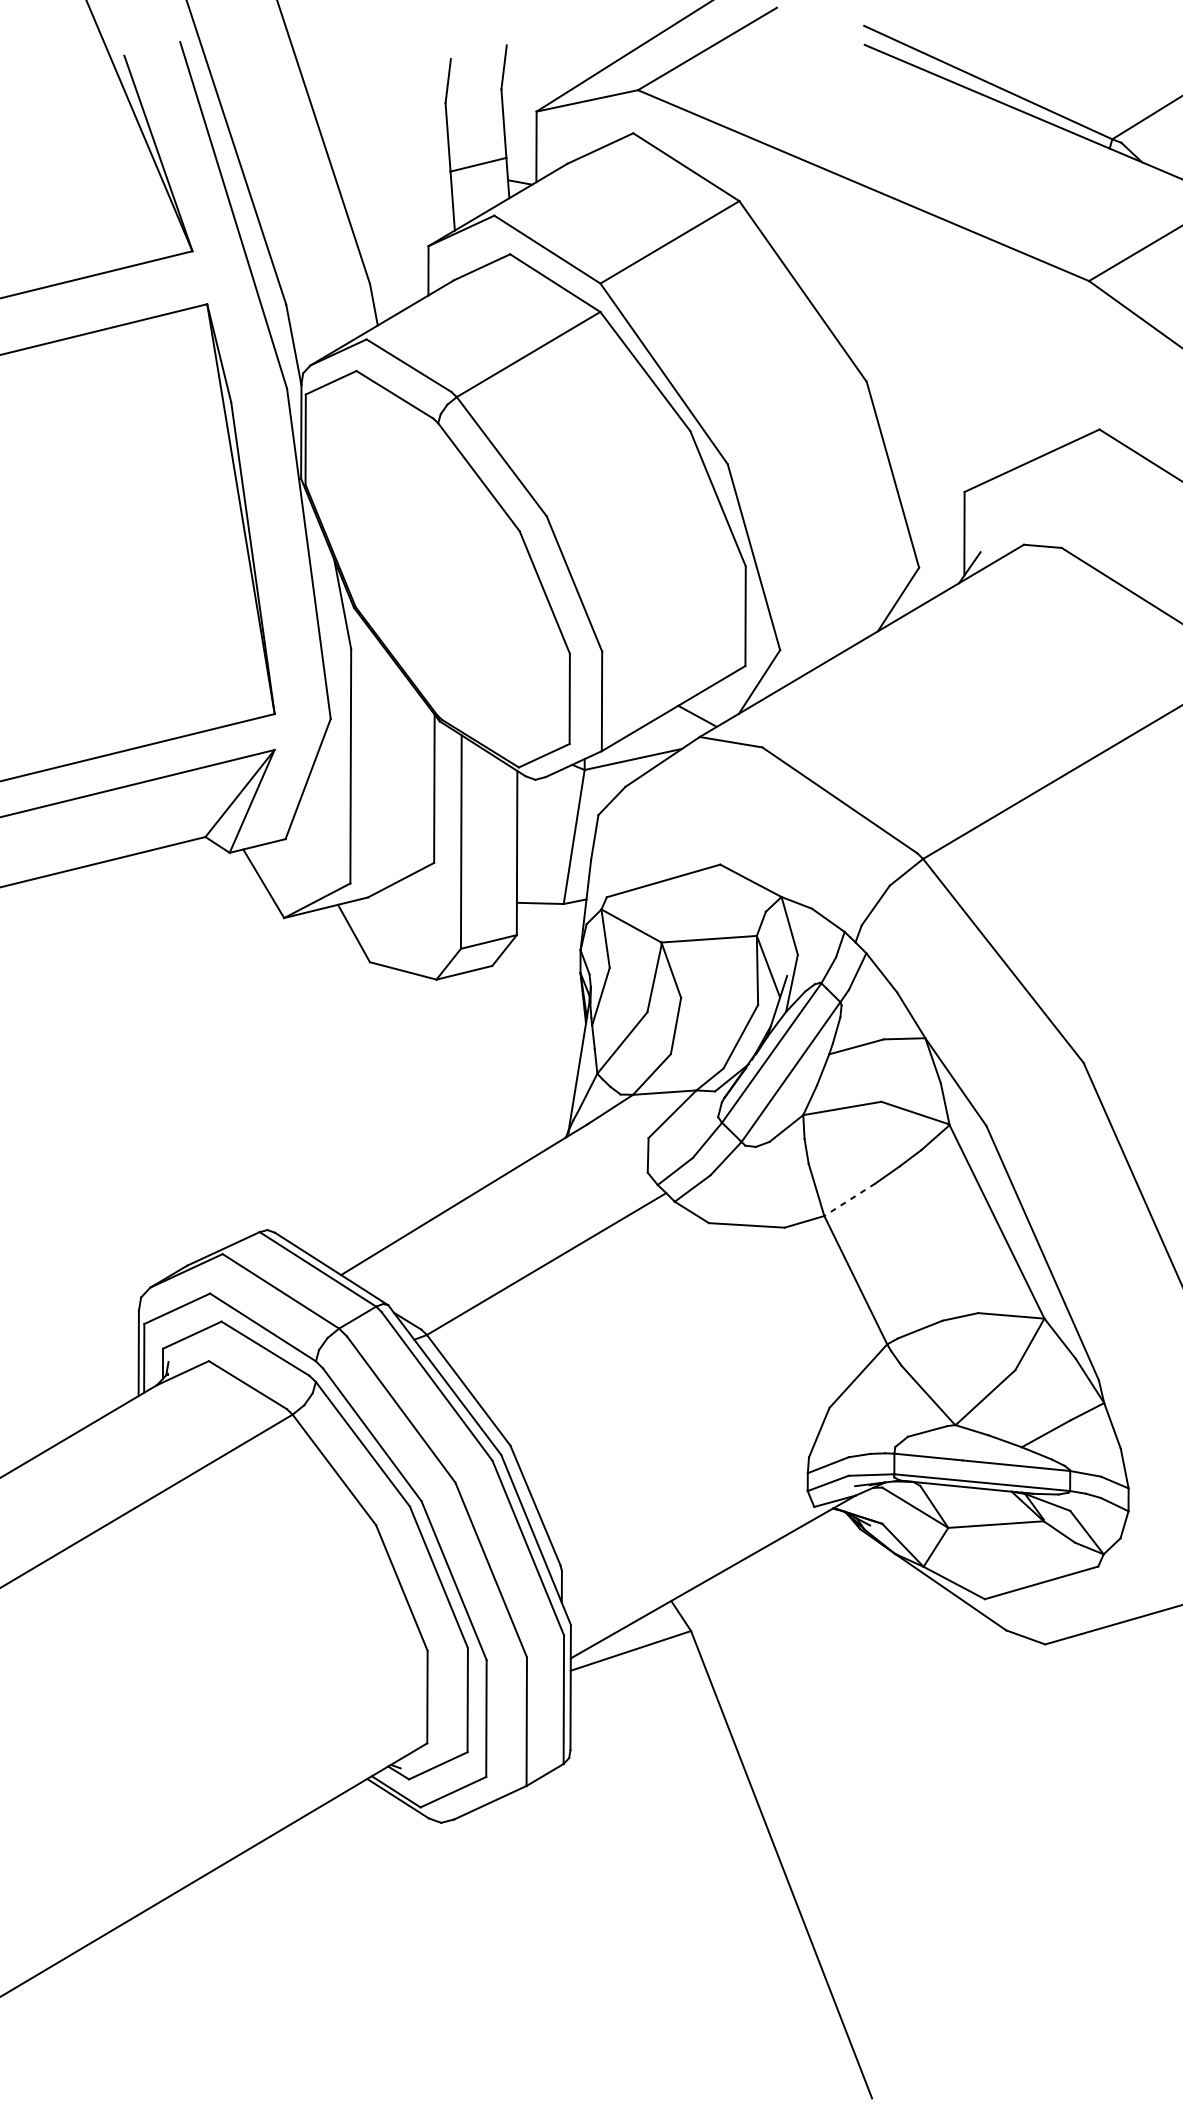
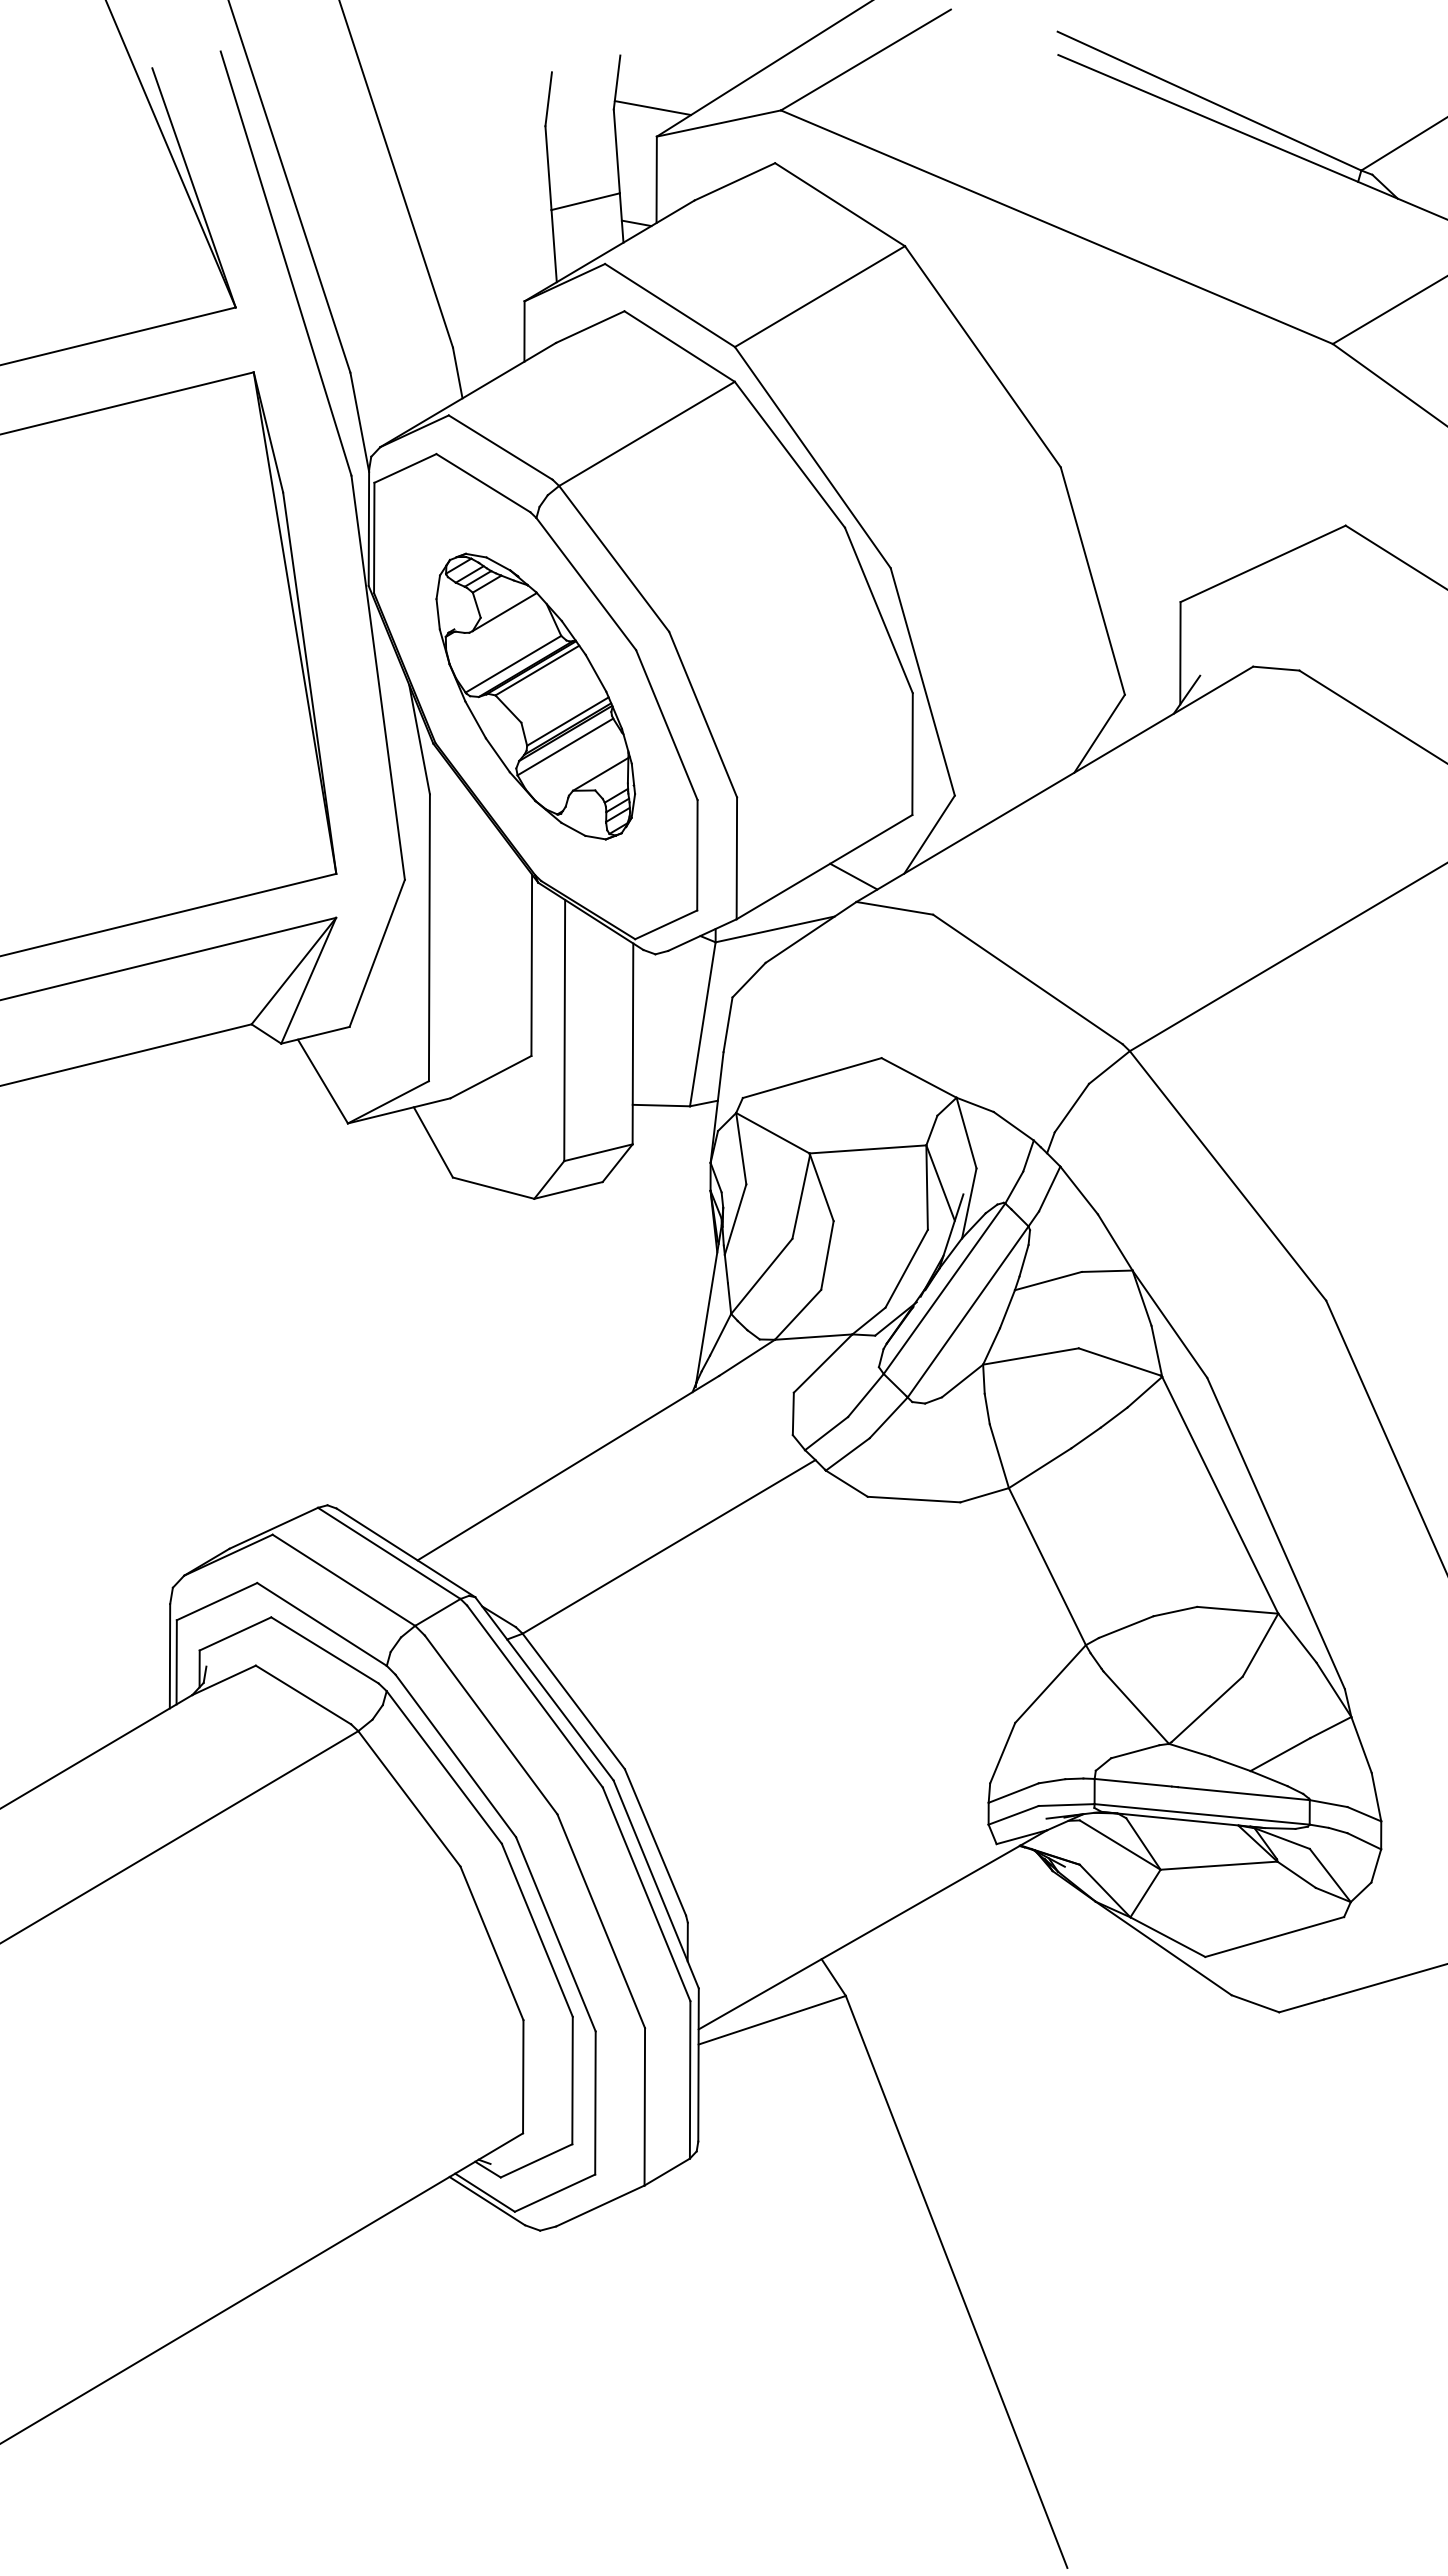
line: (533, 88) -> (652, 108), added
part: (437, 569) -> (535, 696), added
line: (849, 1200) -> (1039, 1468), dashed -> solid

